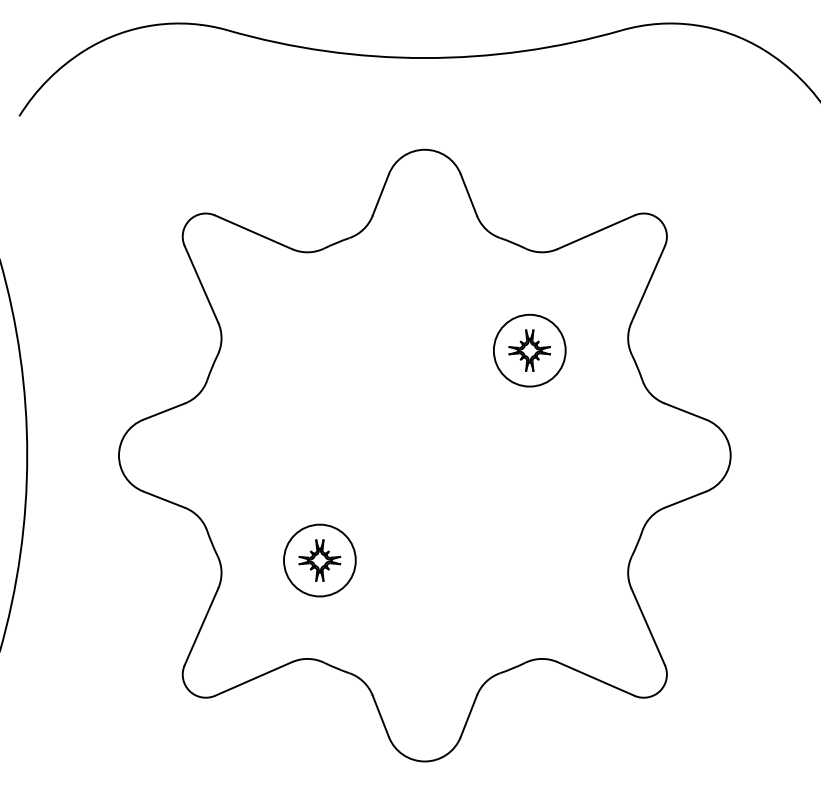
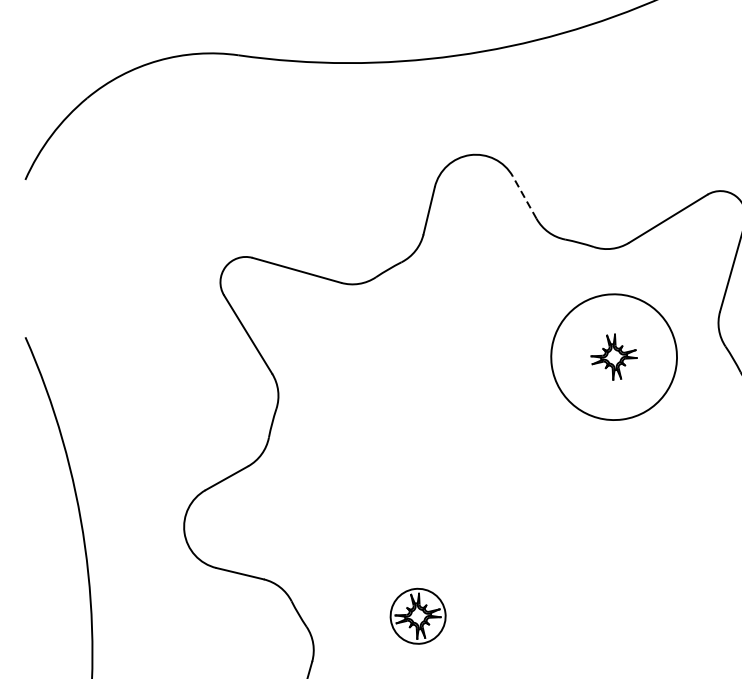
line: (468, 194) -> (524, 197), solid -> dashed
circle: (529, 350) -> (613, 357), size x1.6
circle: (319, 560) -> (417, 616), size x0.7

